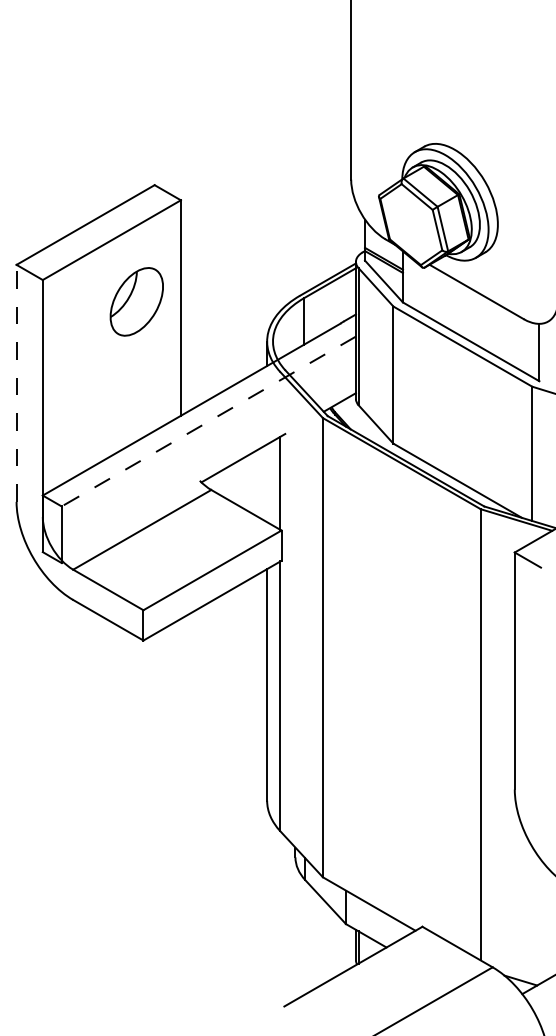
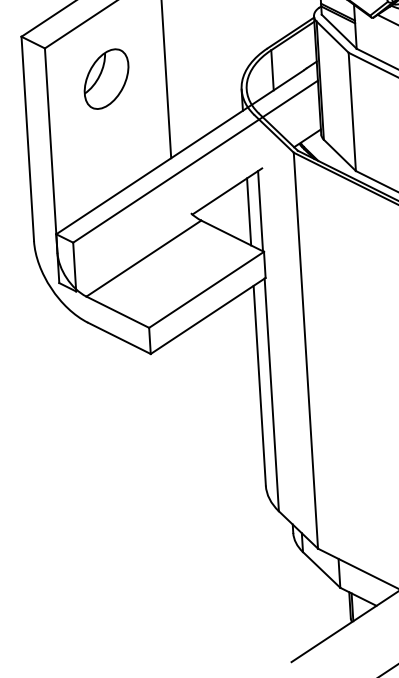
part: (136, 301) -> (106, 78), moved
line: (16, 382) -> (27, 138), dashed -> solid
line: (208, 421) -> (195, 161), dashed -> solid
line: (267, 483) -> (249, 212), added

